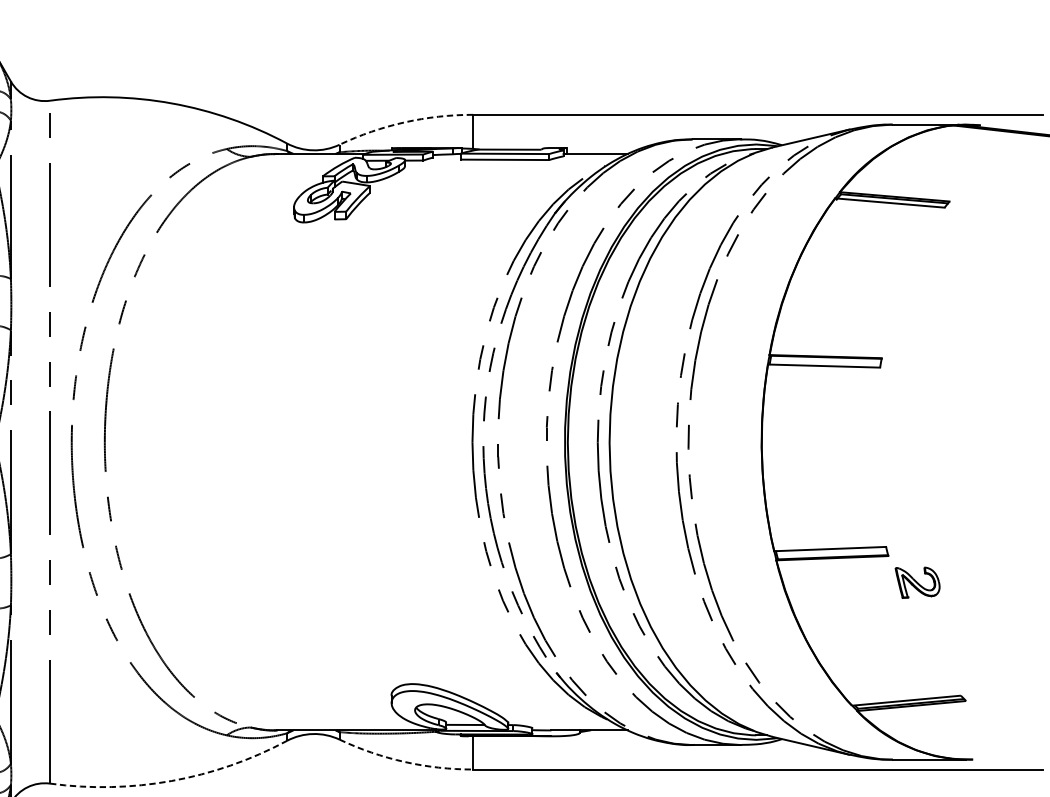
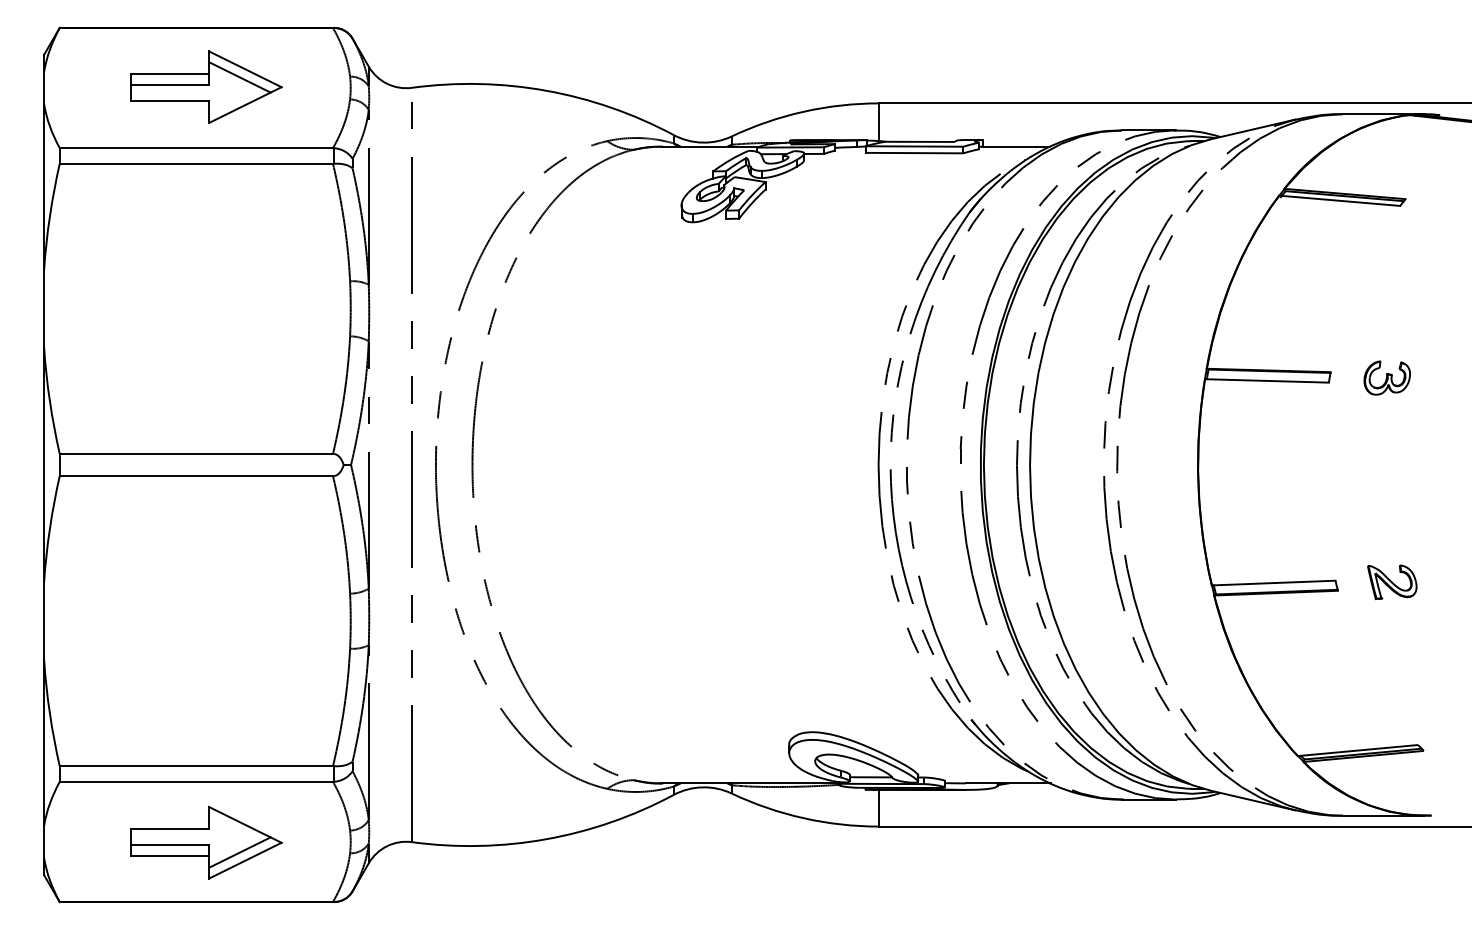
arc: (404, 122) -> (803, 111), dashed -> solid
part: (932, 362) -> (1386, 377), added
part: (917, 582) -> (1392, 581), moved
arc: (404, 762) -> (803, 818), dashed -> solid
arc: (171, 781) -> (546, 839), dashed -> solid

